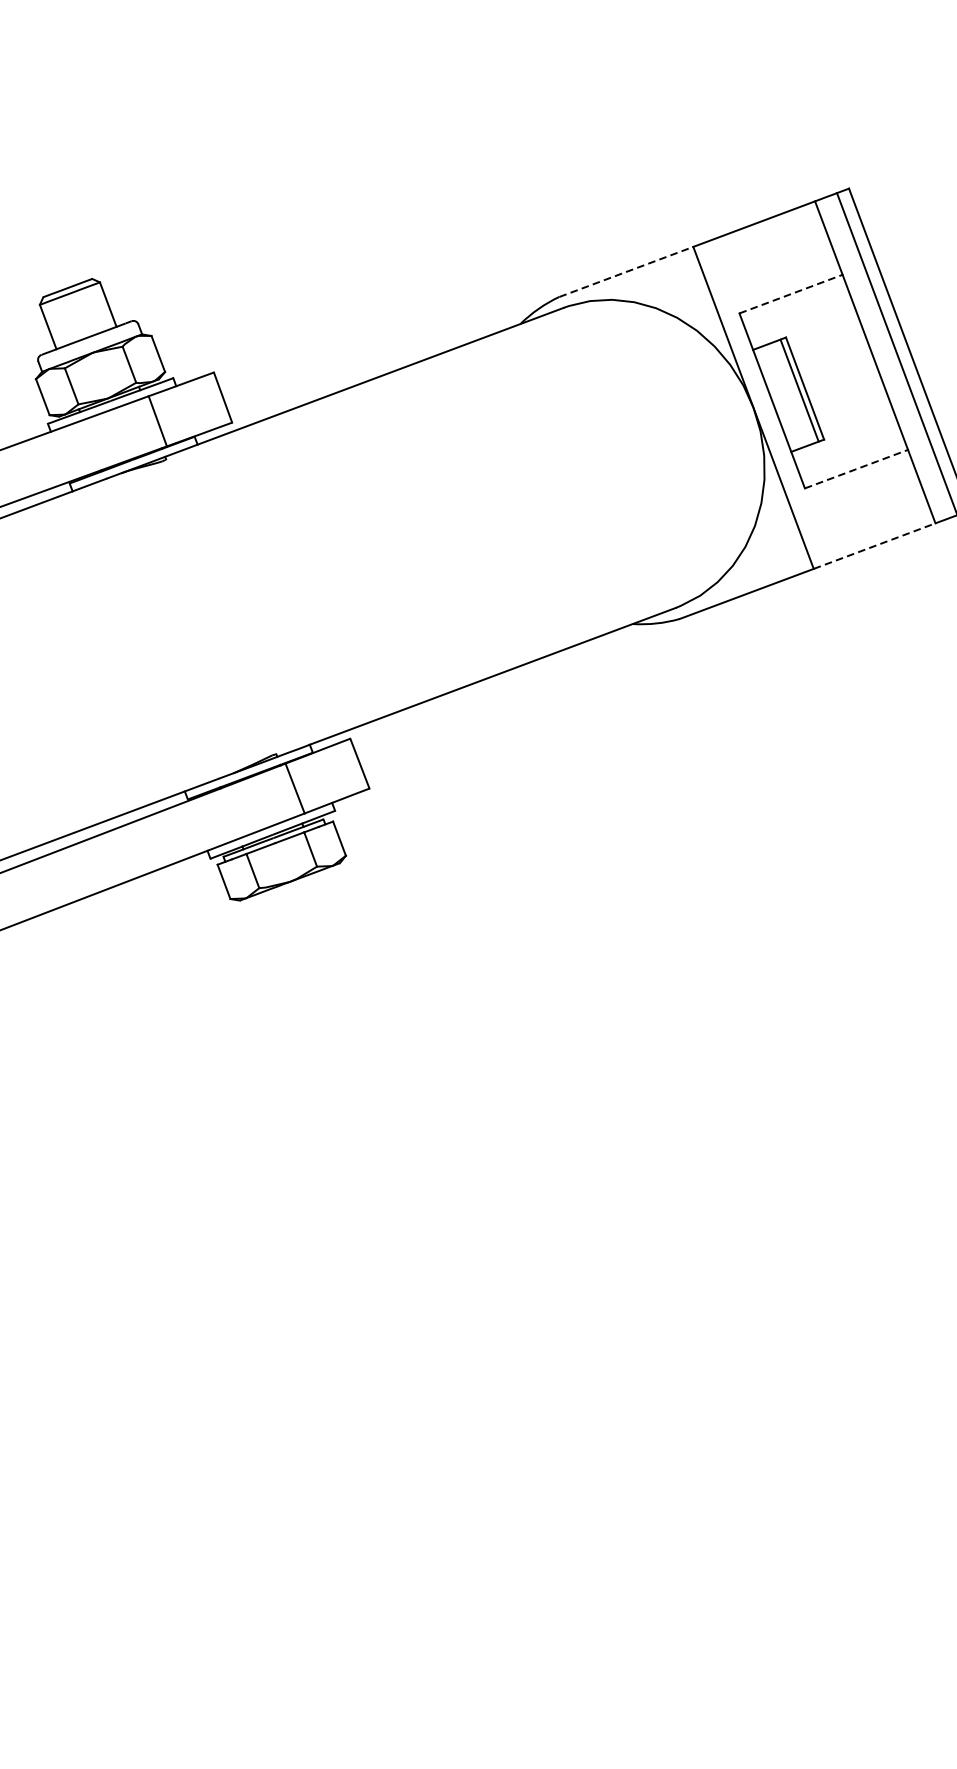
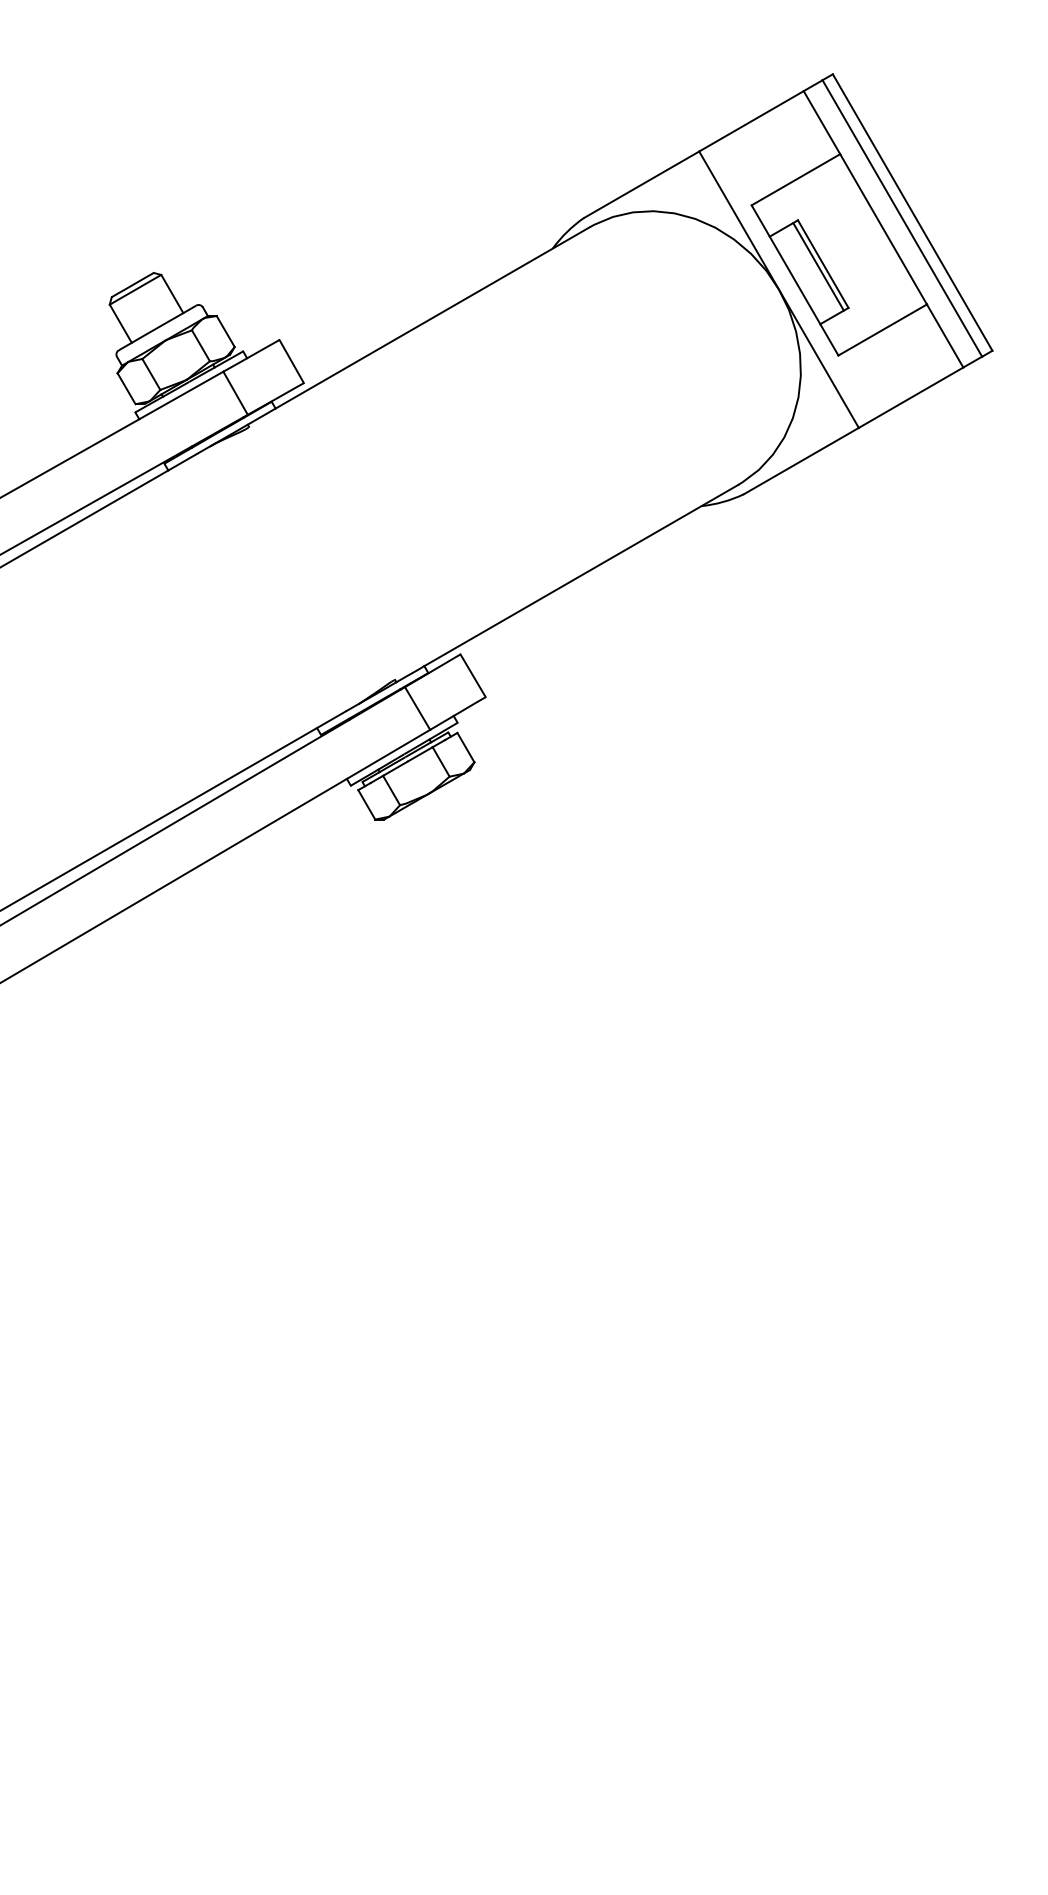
line: (627, 271) -> (642, 184), dashed -> solid
line: (791, 293) -> (796, 179), dashed -> solid
line: (857, 468) -> (883, 329), dashed -> solid
line: (875, 545) -> (911, 397), dashed -> solid

